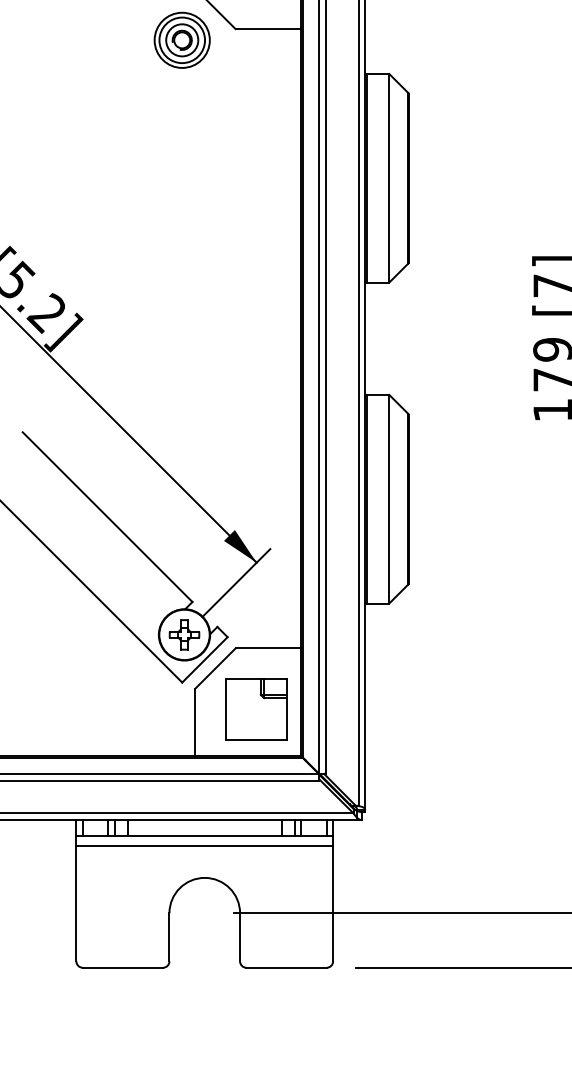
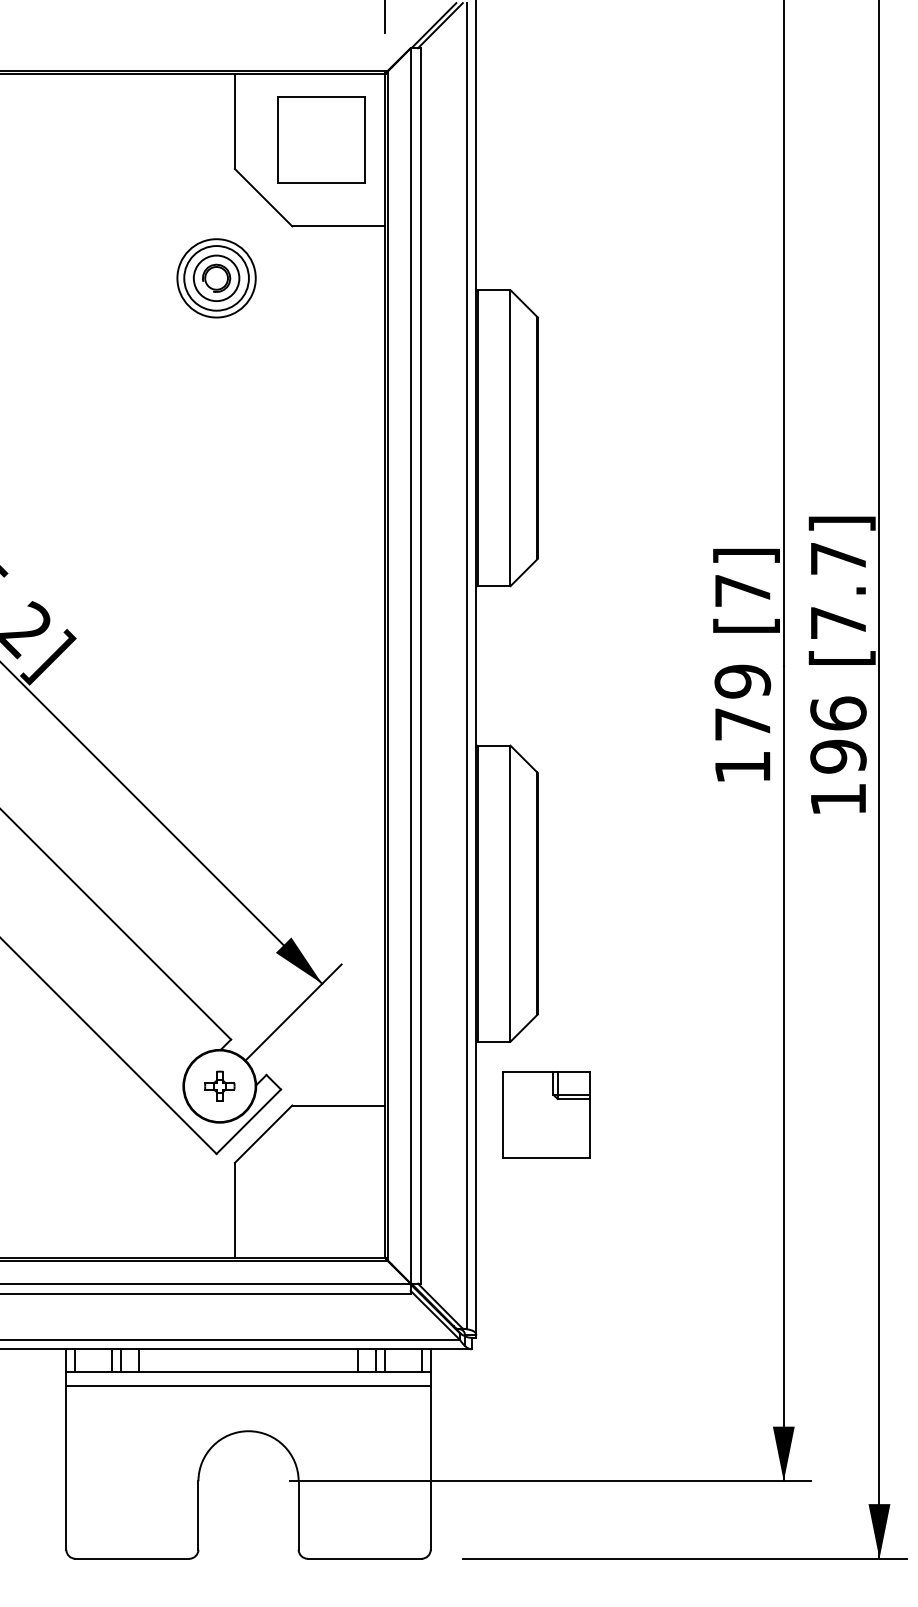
part: (182, 40) -> (216, 278), moved
part: (184, 635) -> (219, 1086), size x0.7
part: (256, 709) -> (546, 1114), moved

